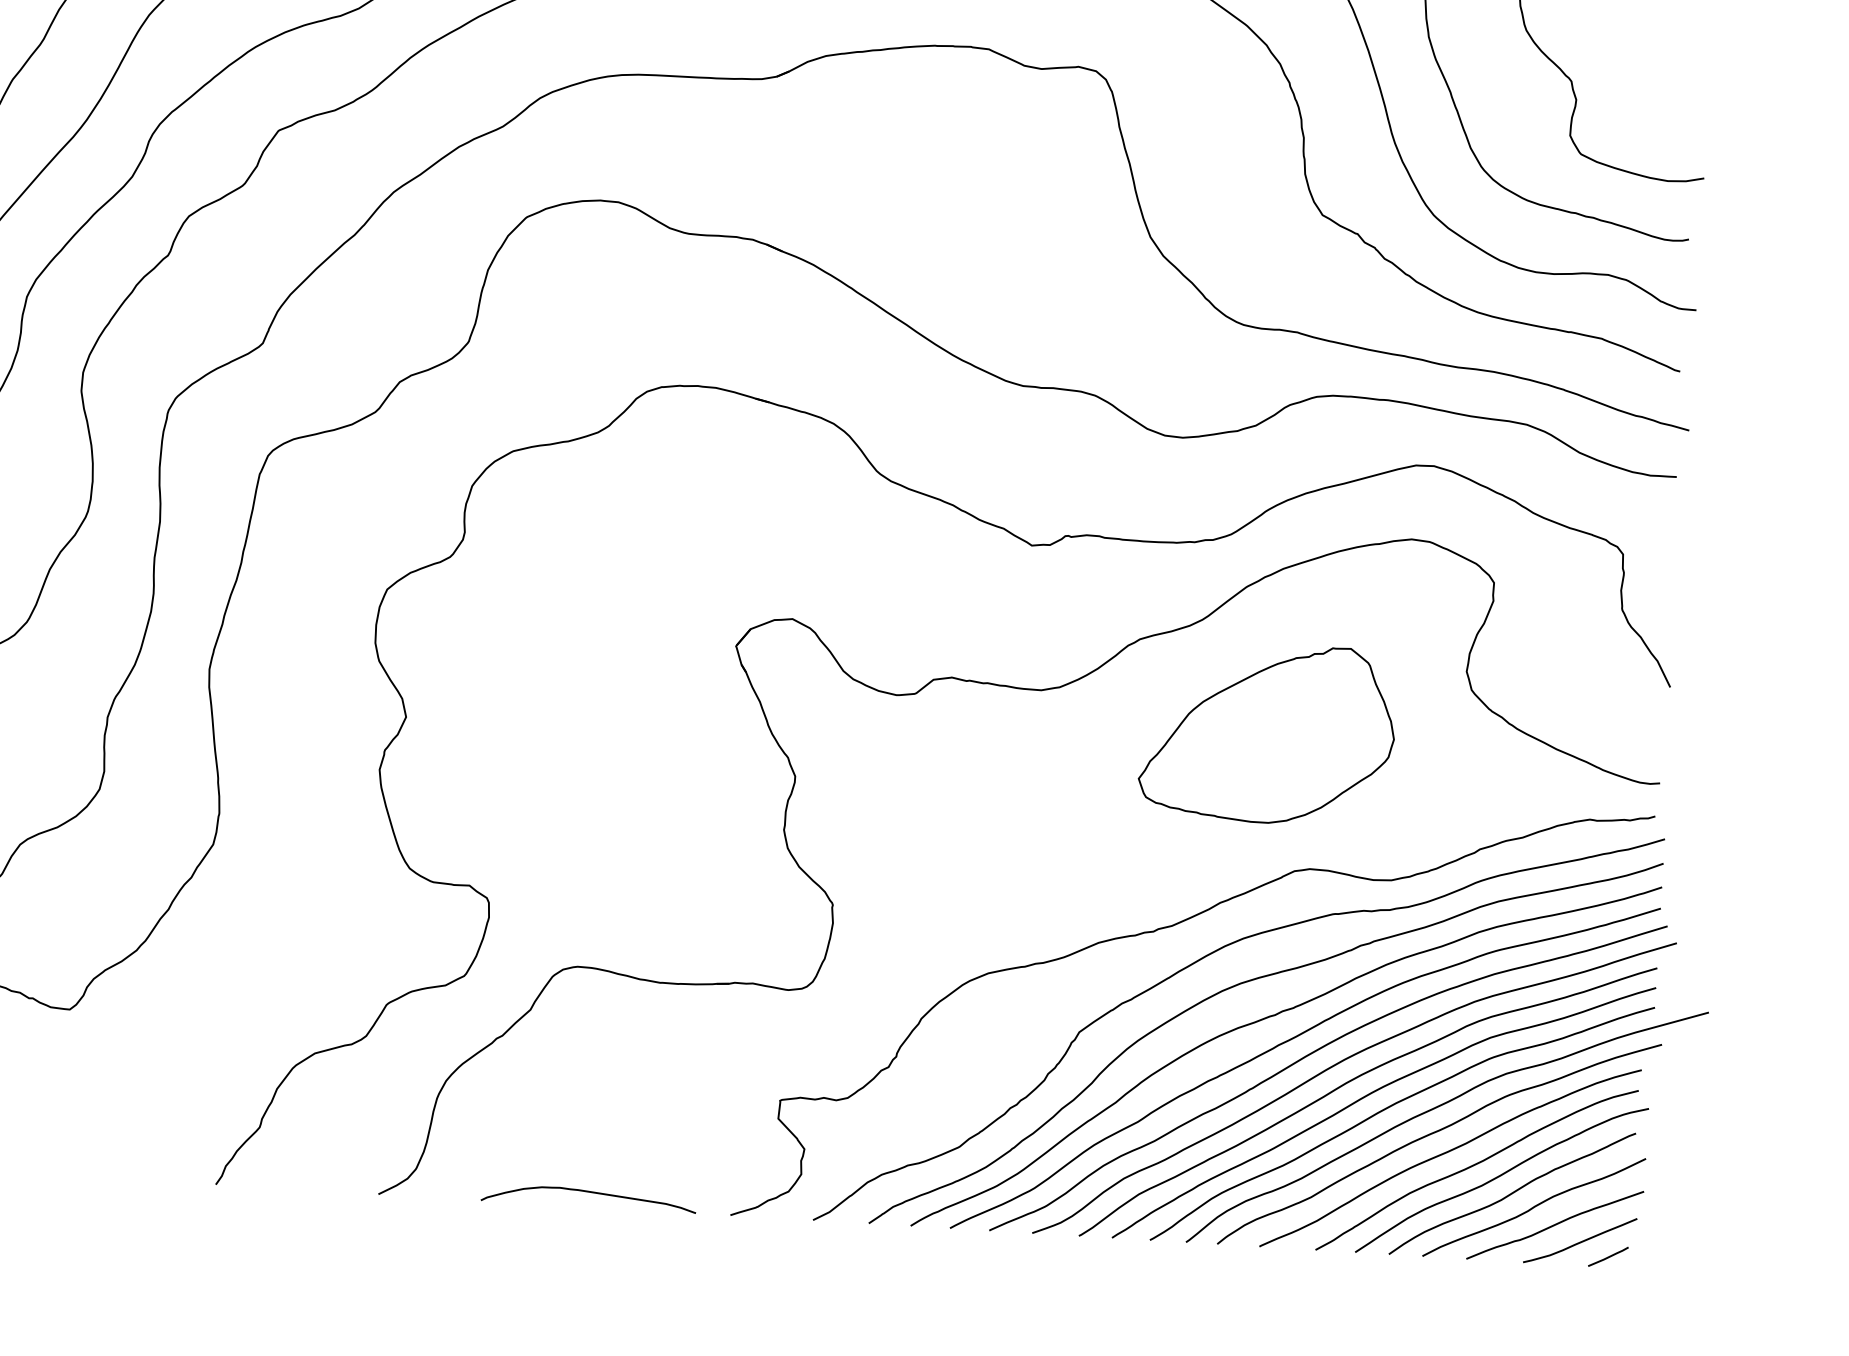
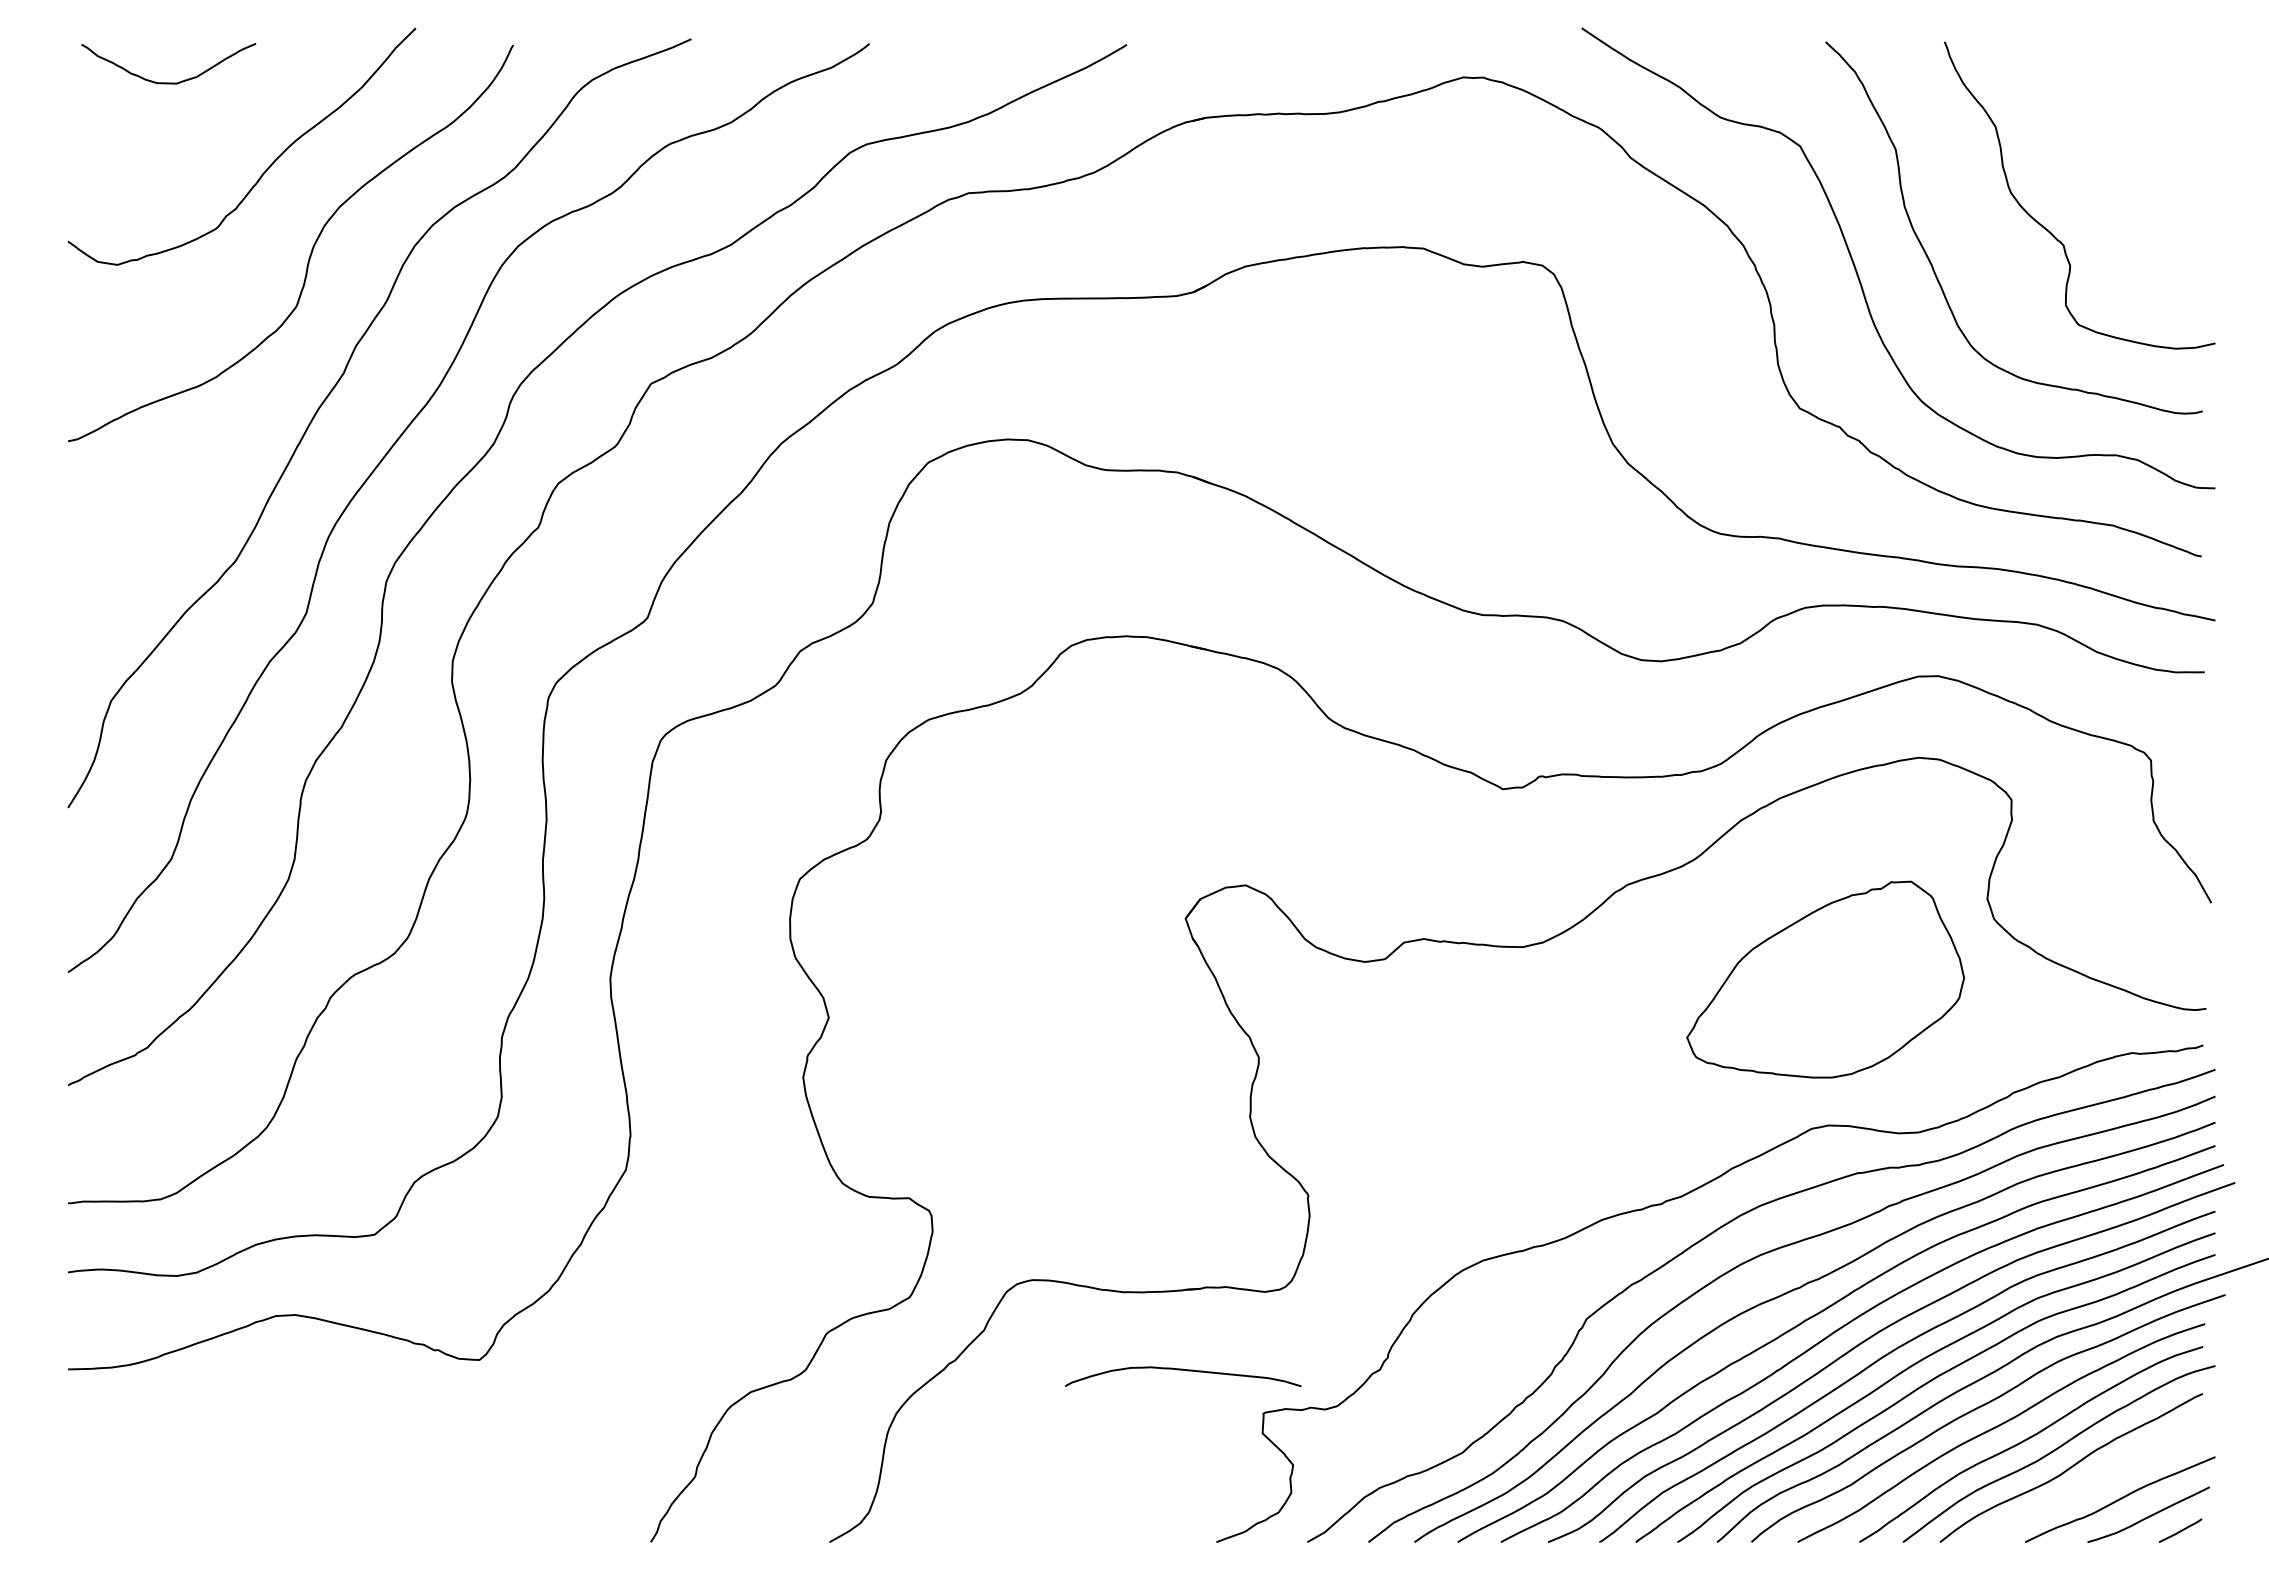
part: (1267, 733) -> (1825, 979), moved
curve: (589, 1192) -> (1183, 1370), moved
curve: (1533, 1207) -> (2095, 1481), removed

